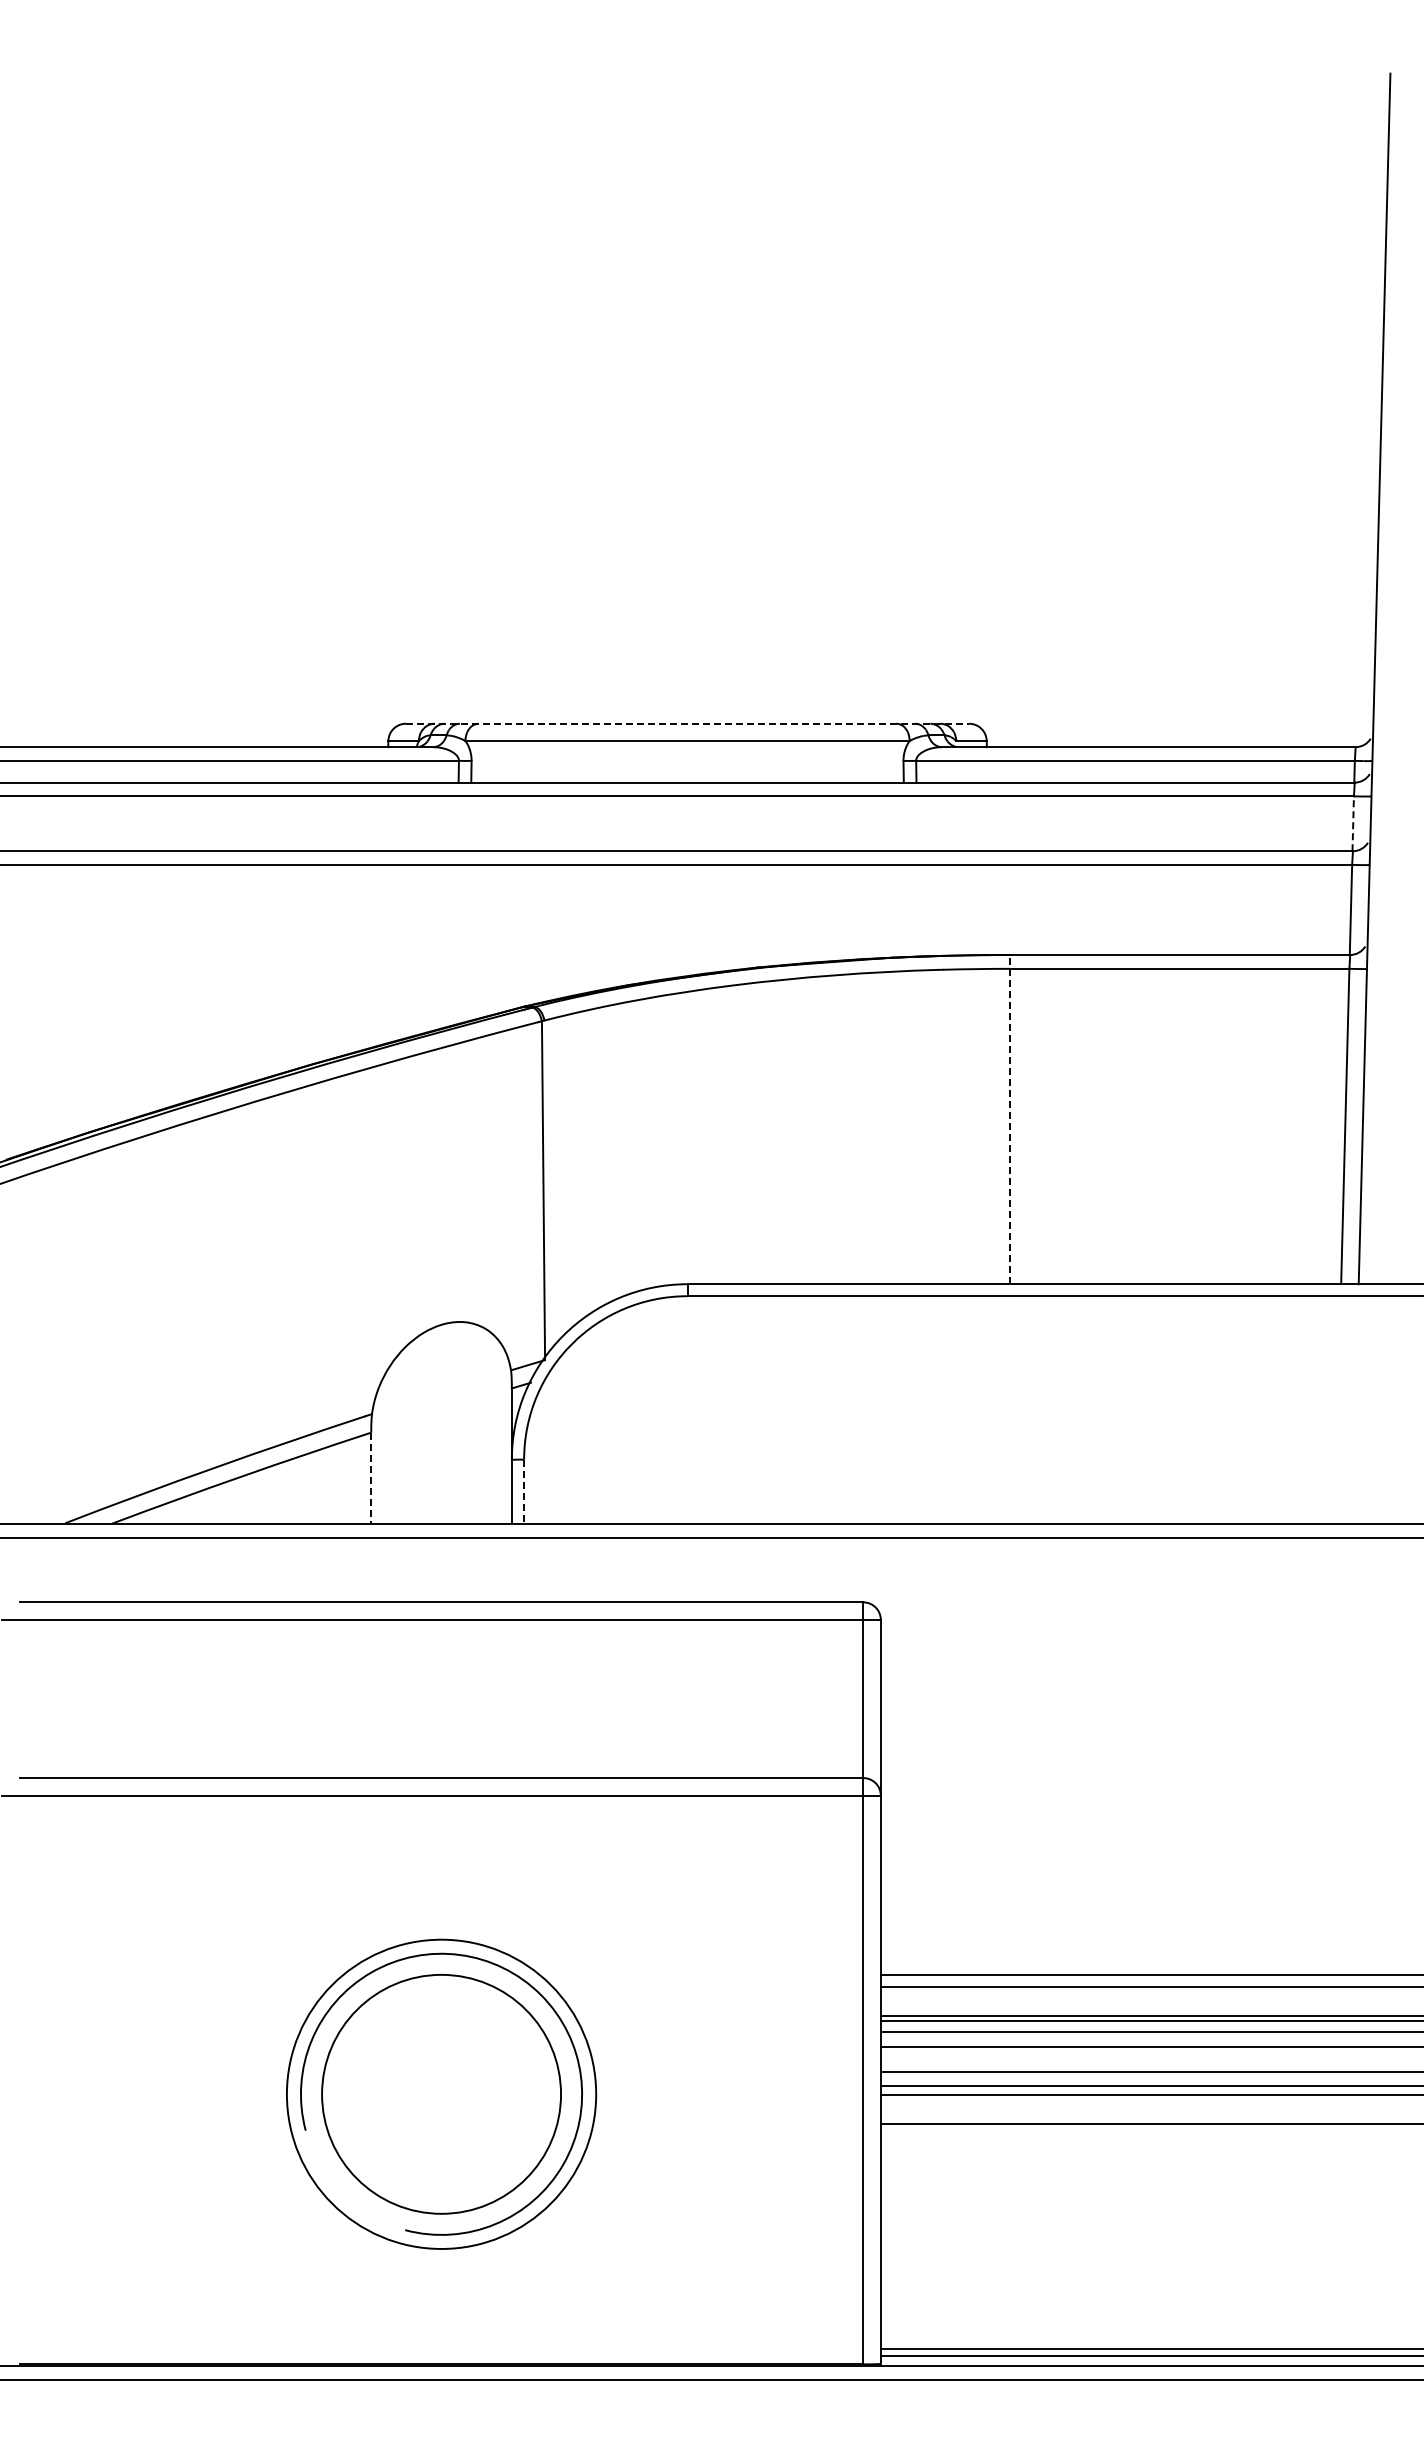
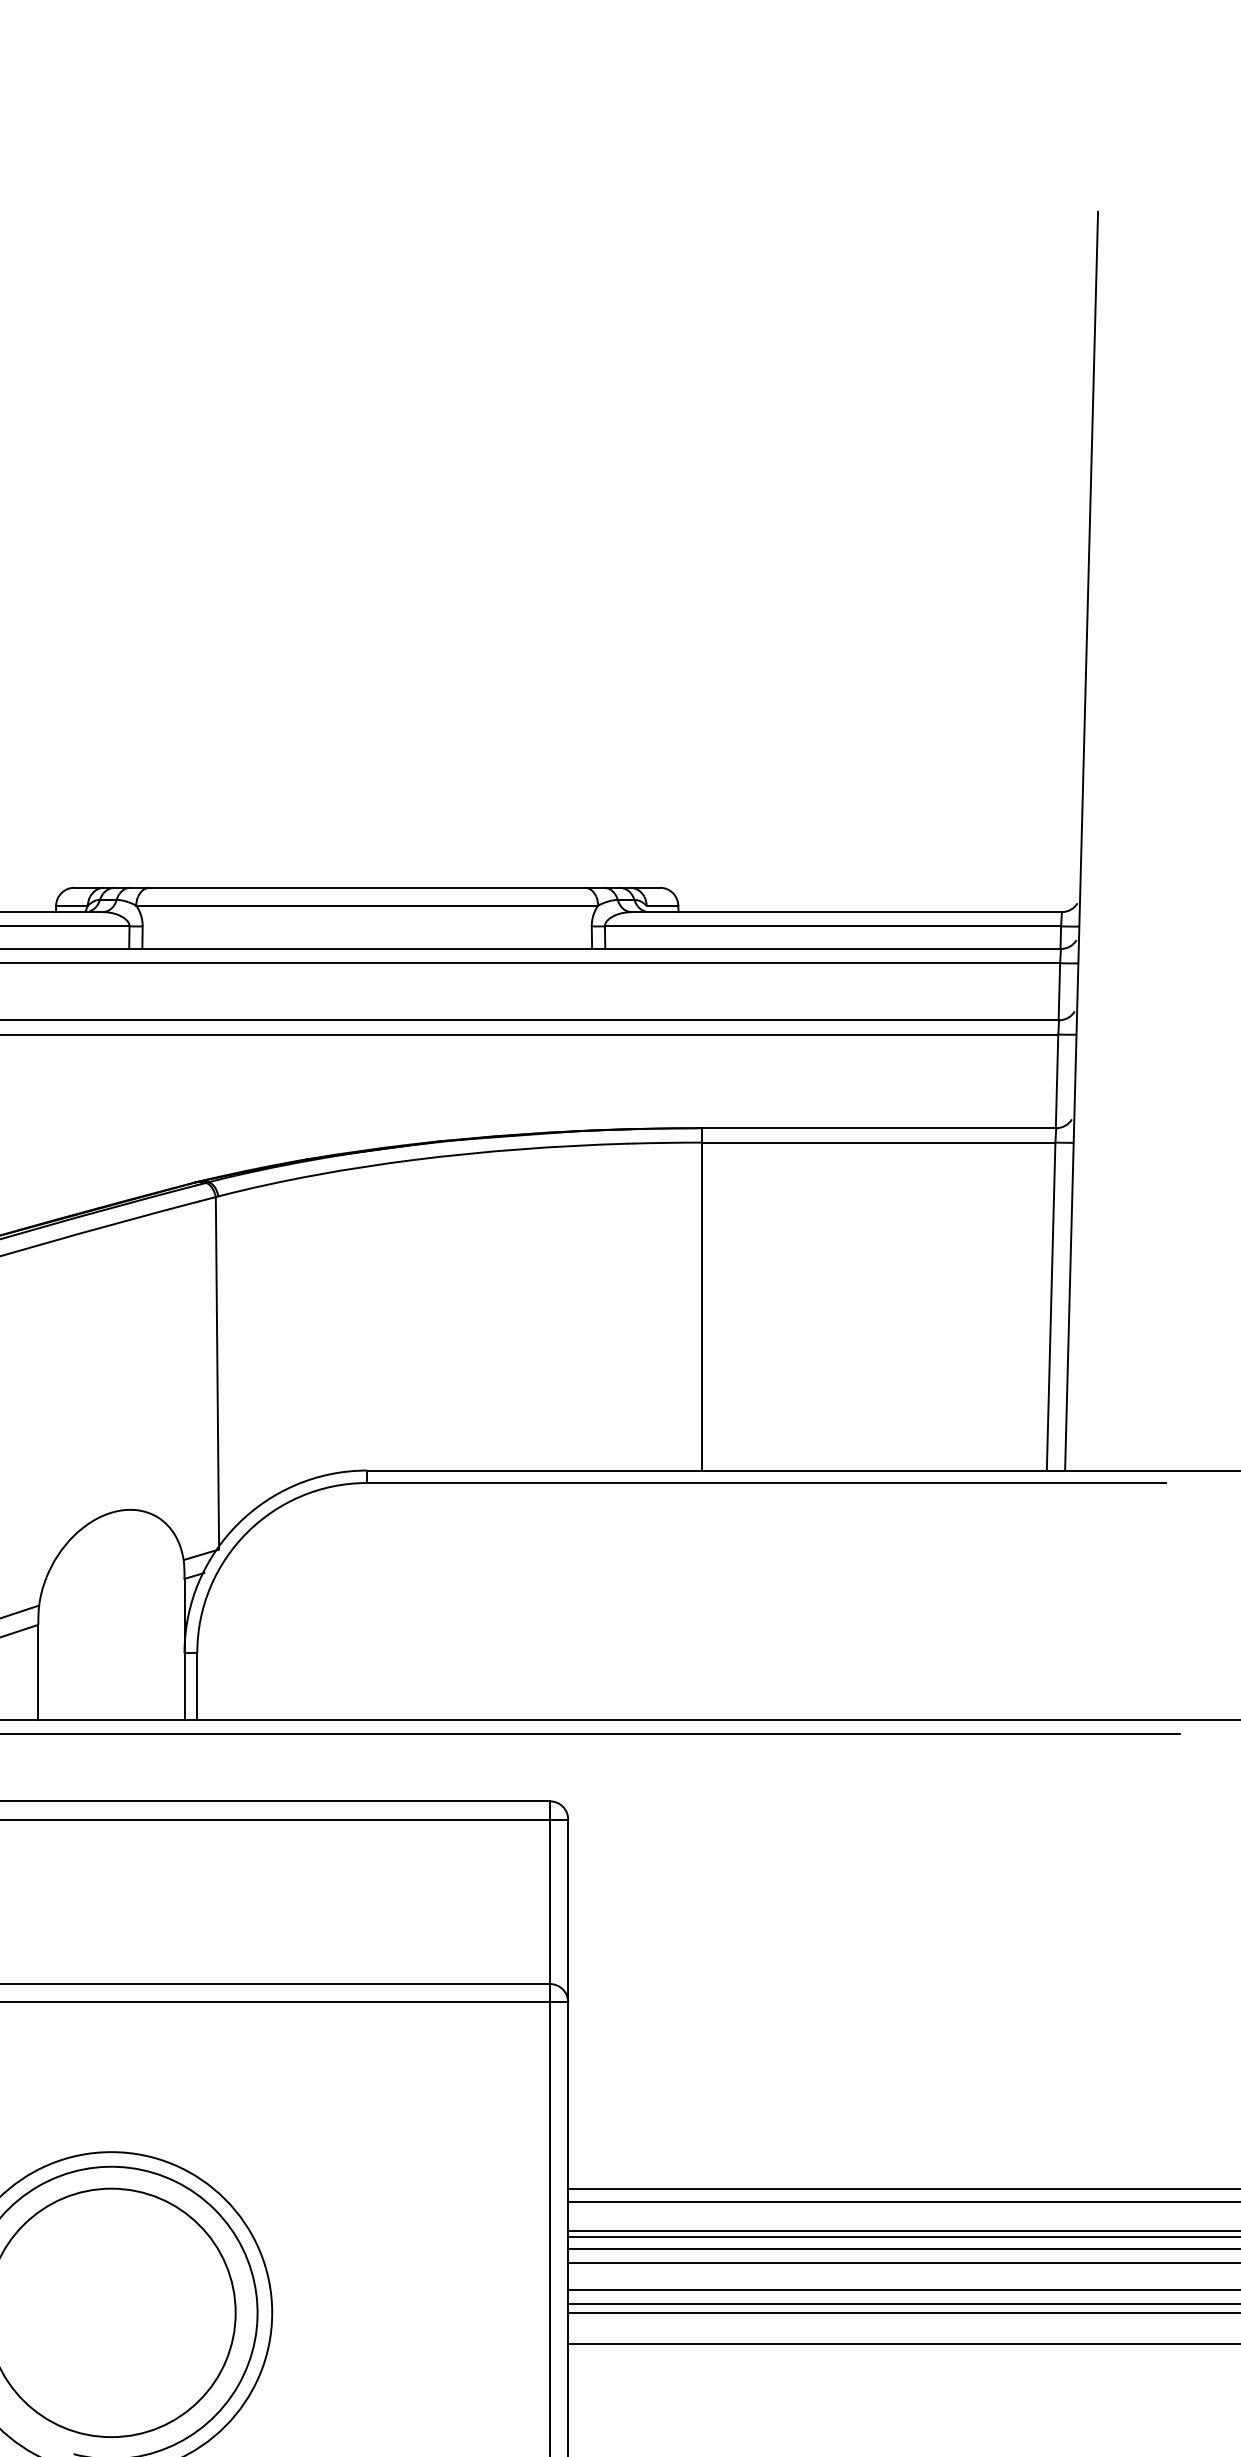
line: (687, 723) -> (367, 887), dashed -> solid
line: (1353, 823) -> (1059, 991), dashed -> solid
line: (1009, 1119) -> (701, 1299), dashed -> solid
line: (371, 1478) -> (38, 1672), dashed -> solid
line: (524, 1492) -> (197, 1687), dashed -> solid

